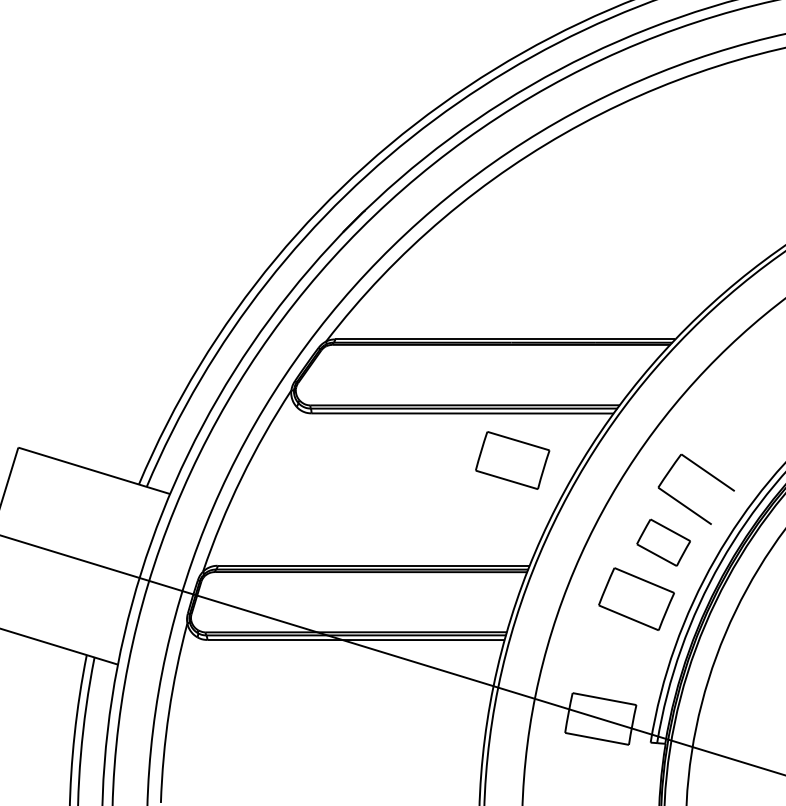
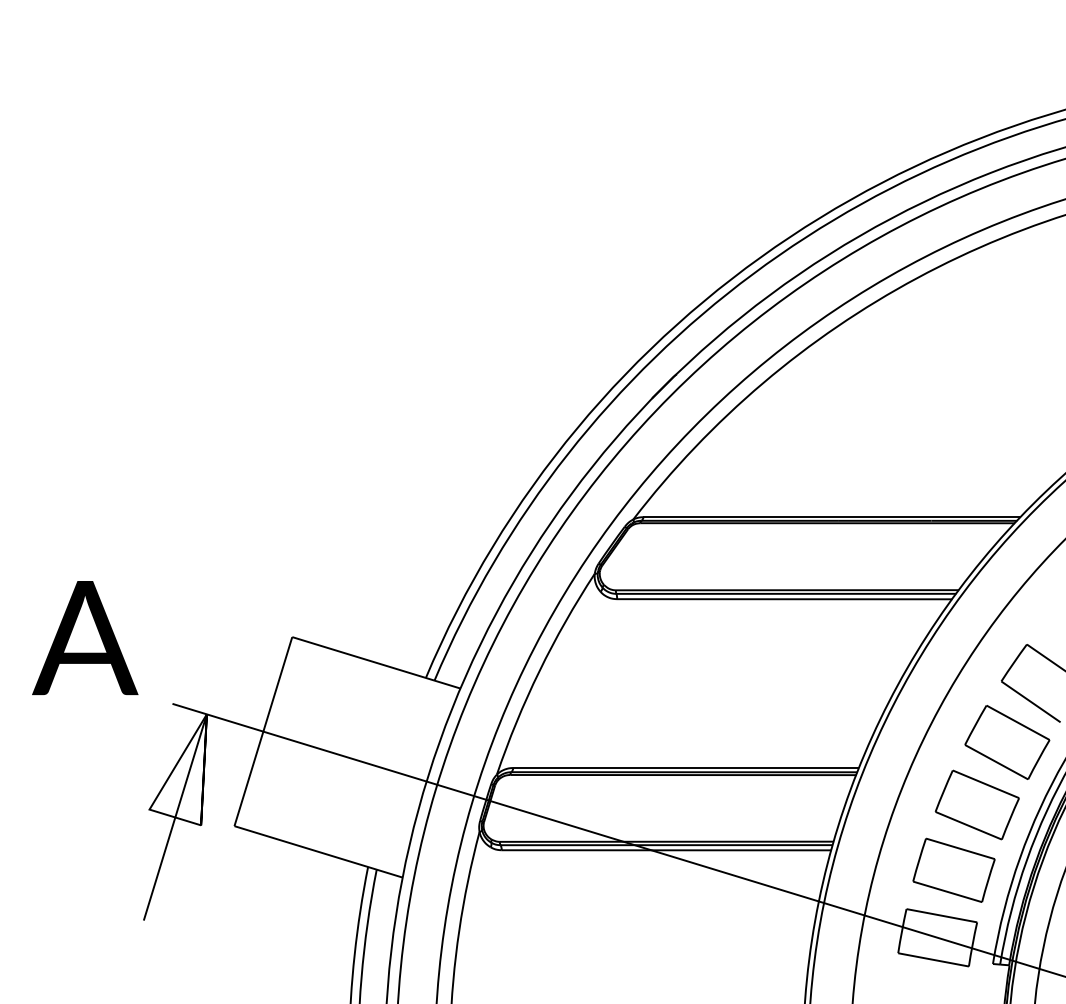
part: (512, 459) -> (953, 869), moved
part: (663, 542) -> (1007, 742), size x1.43

